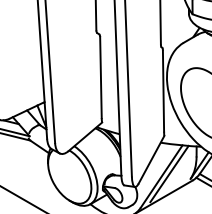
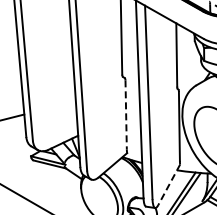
line: (101, 77) -> (126, 114), solid -> dashed
line: (151, 159) -> (169, 184), solid -> dashed

